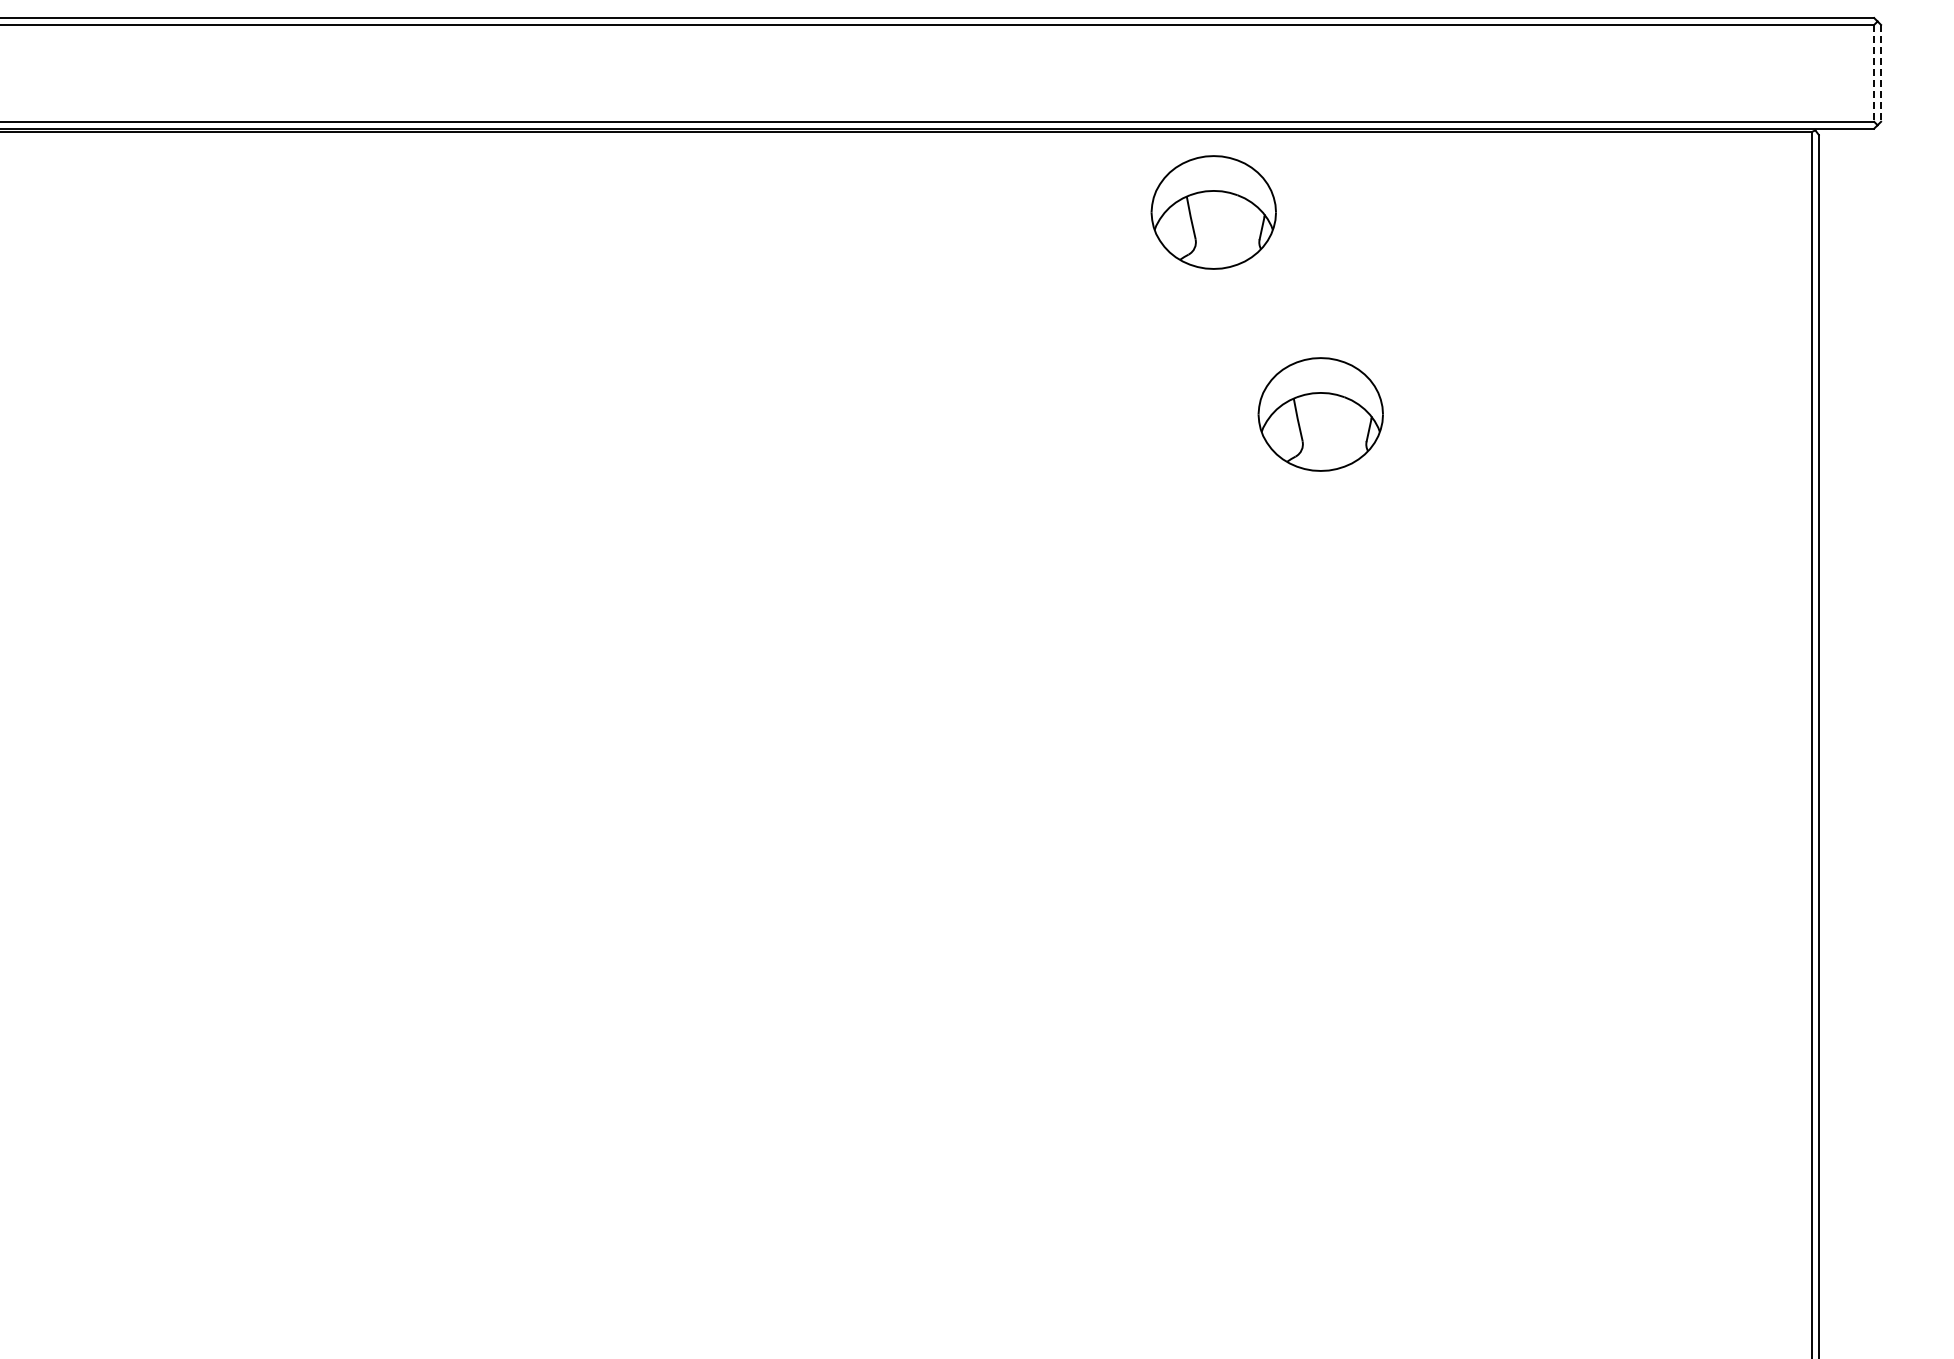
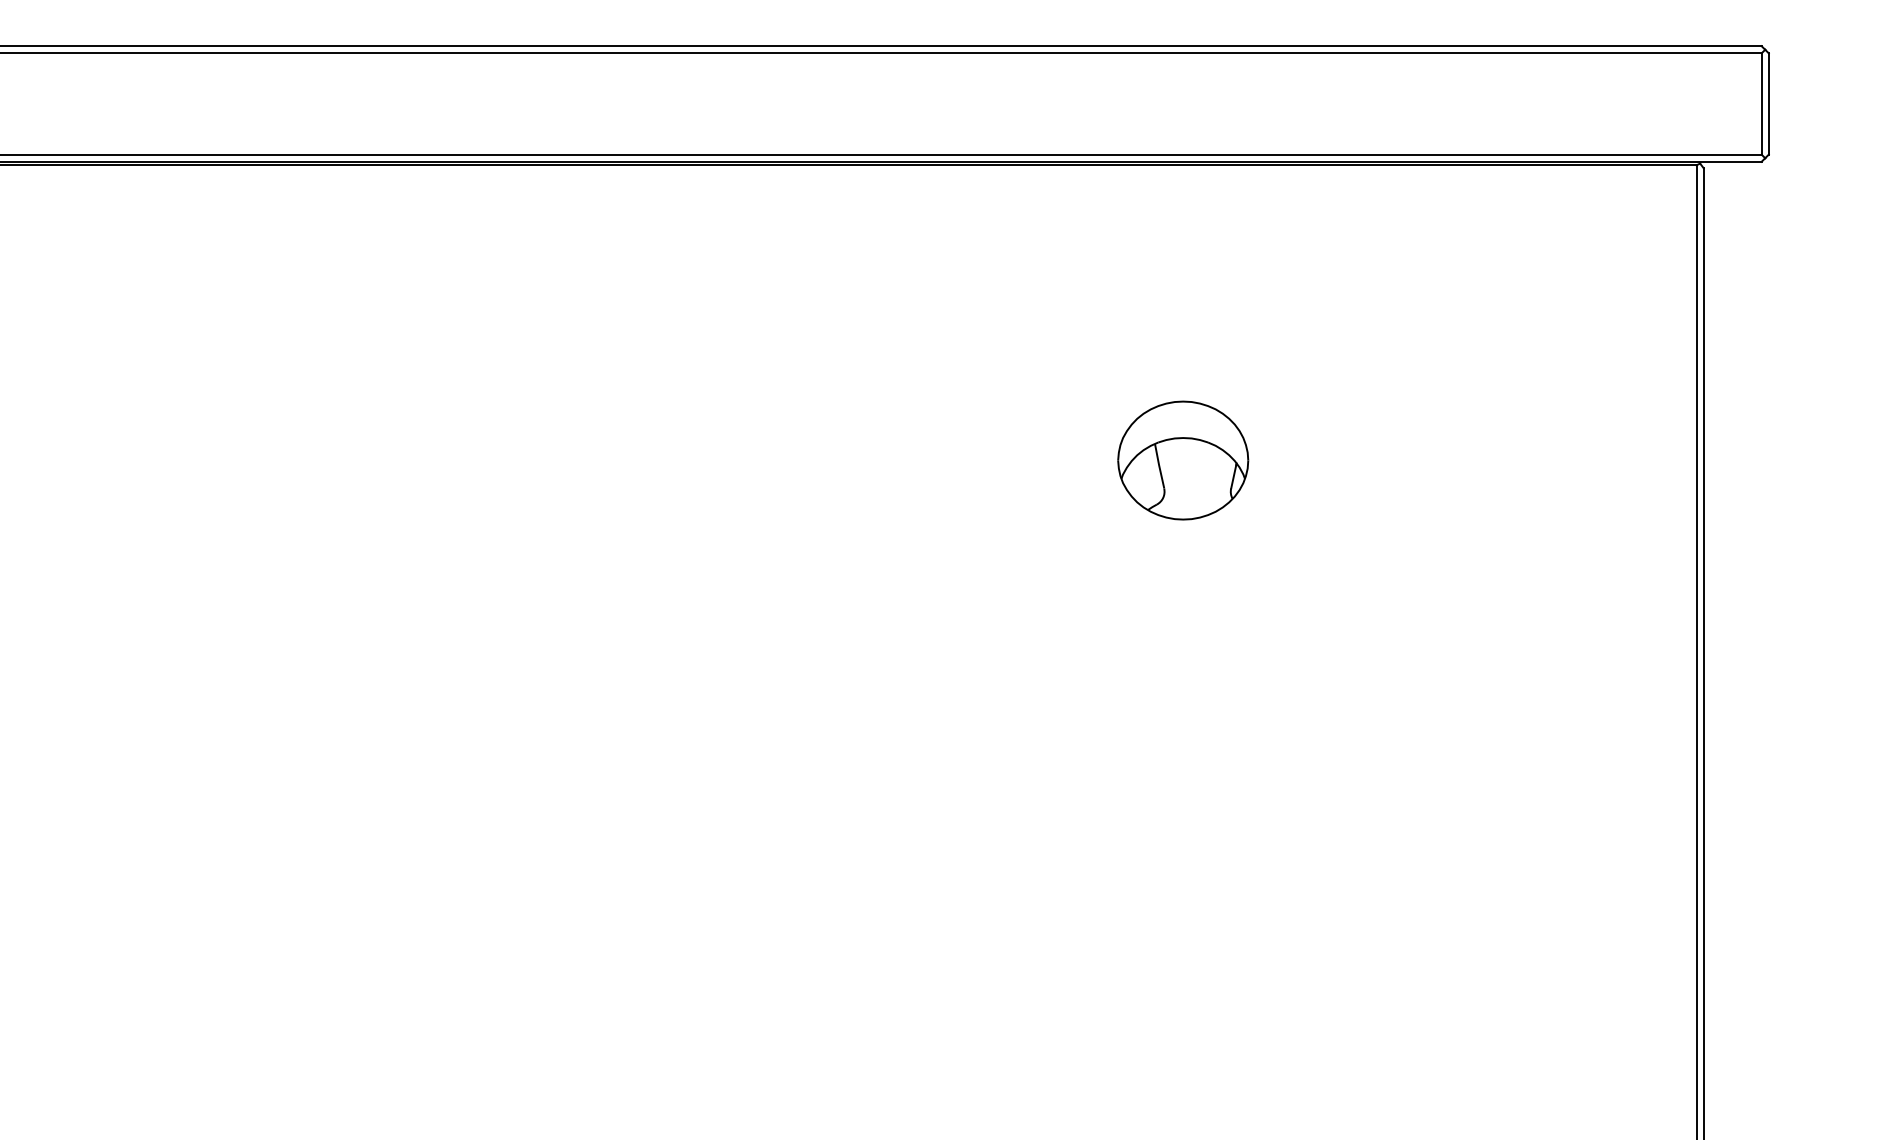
line: (1874, 73) -> (1761, 104), dashed -> solid
line: (1881, 73) -> (1769, 104), dashed -> solid
part: (1213, 212) -> (1071, 249), removed

